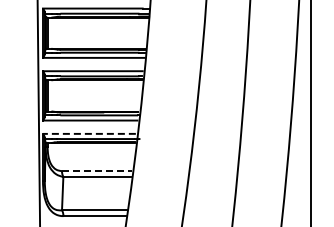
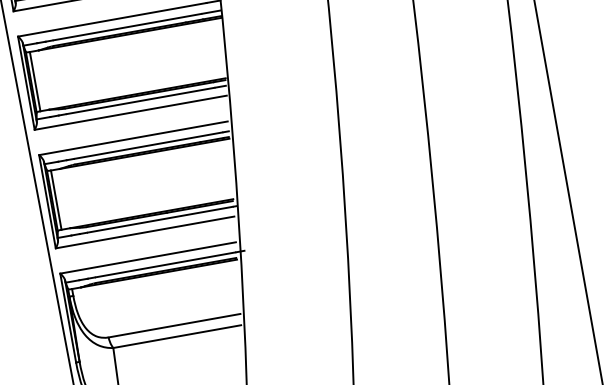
line: (88, 133) -> (146, 257), dashed -> solid
line: (96, 171) -> (174, 326), dashed -> solid

